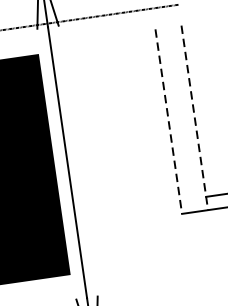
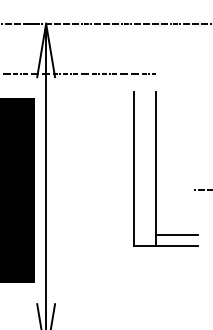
line: (194, 118) -> (155, 169), dashed -> solid
line: (169, 122) -> (134, 169), dashed -> solid

